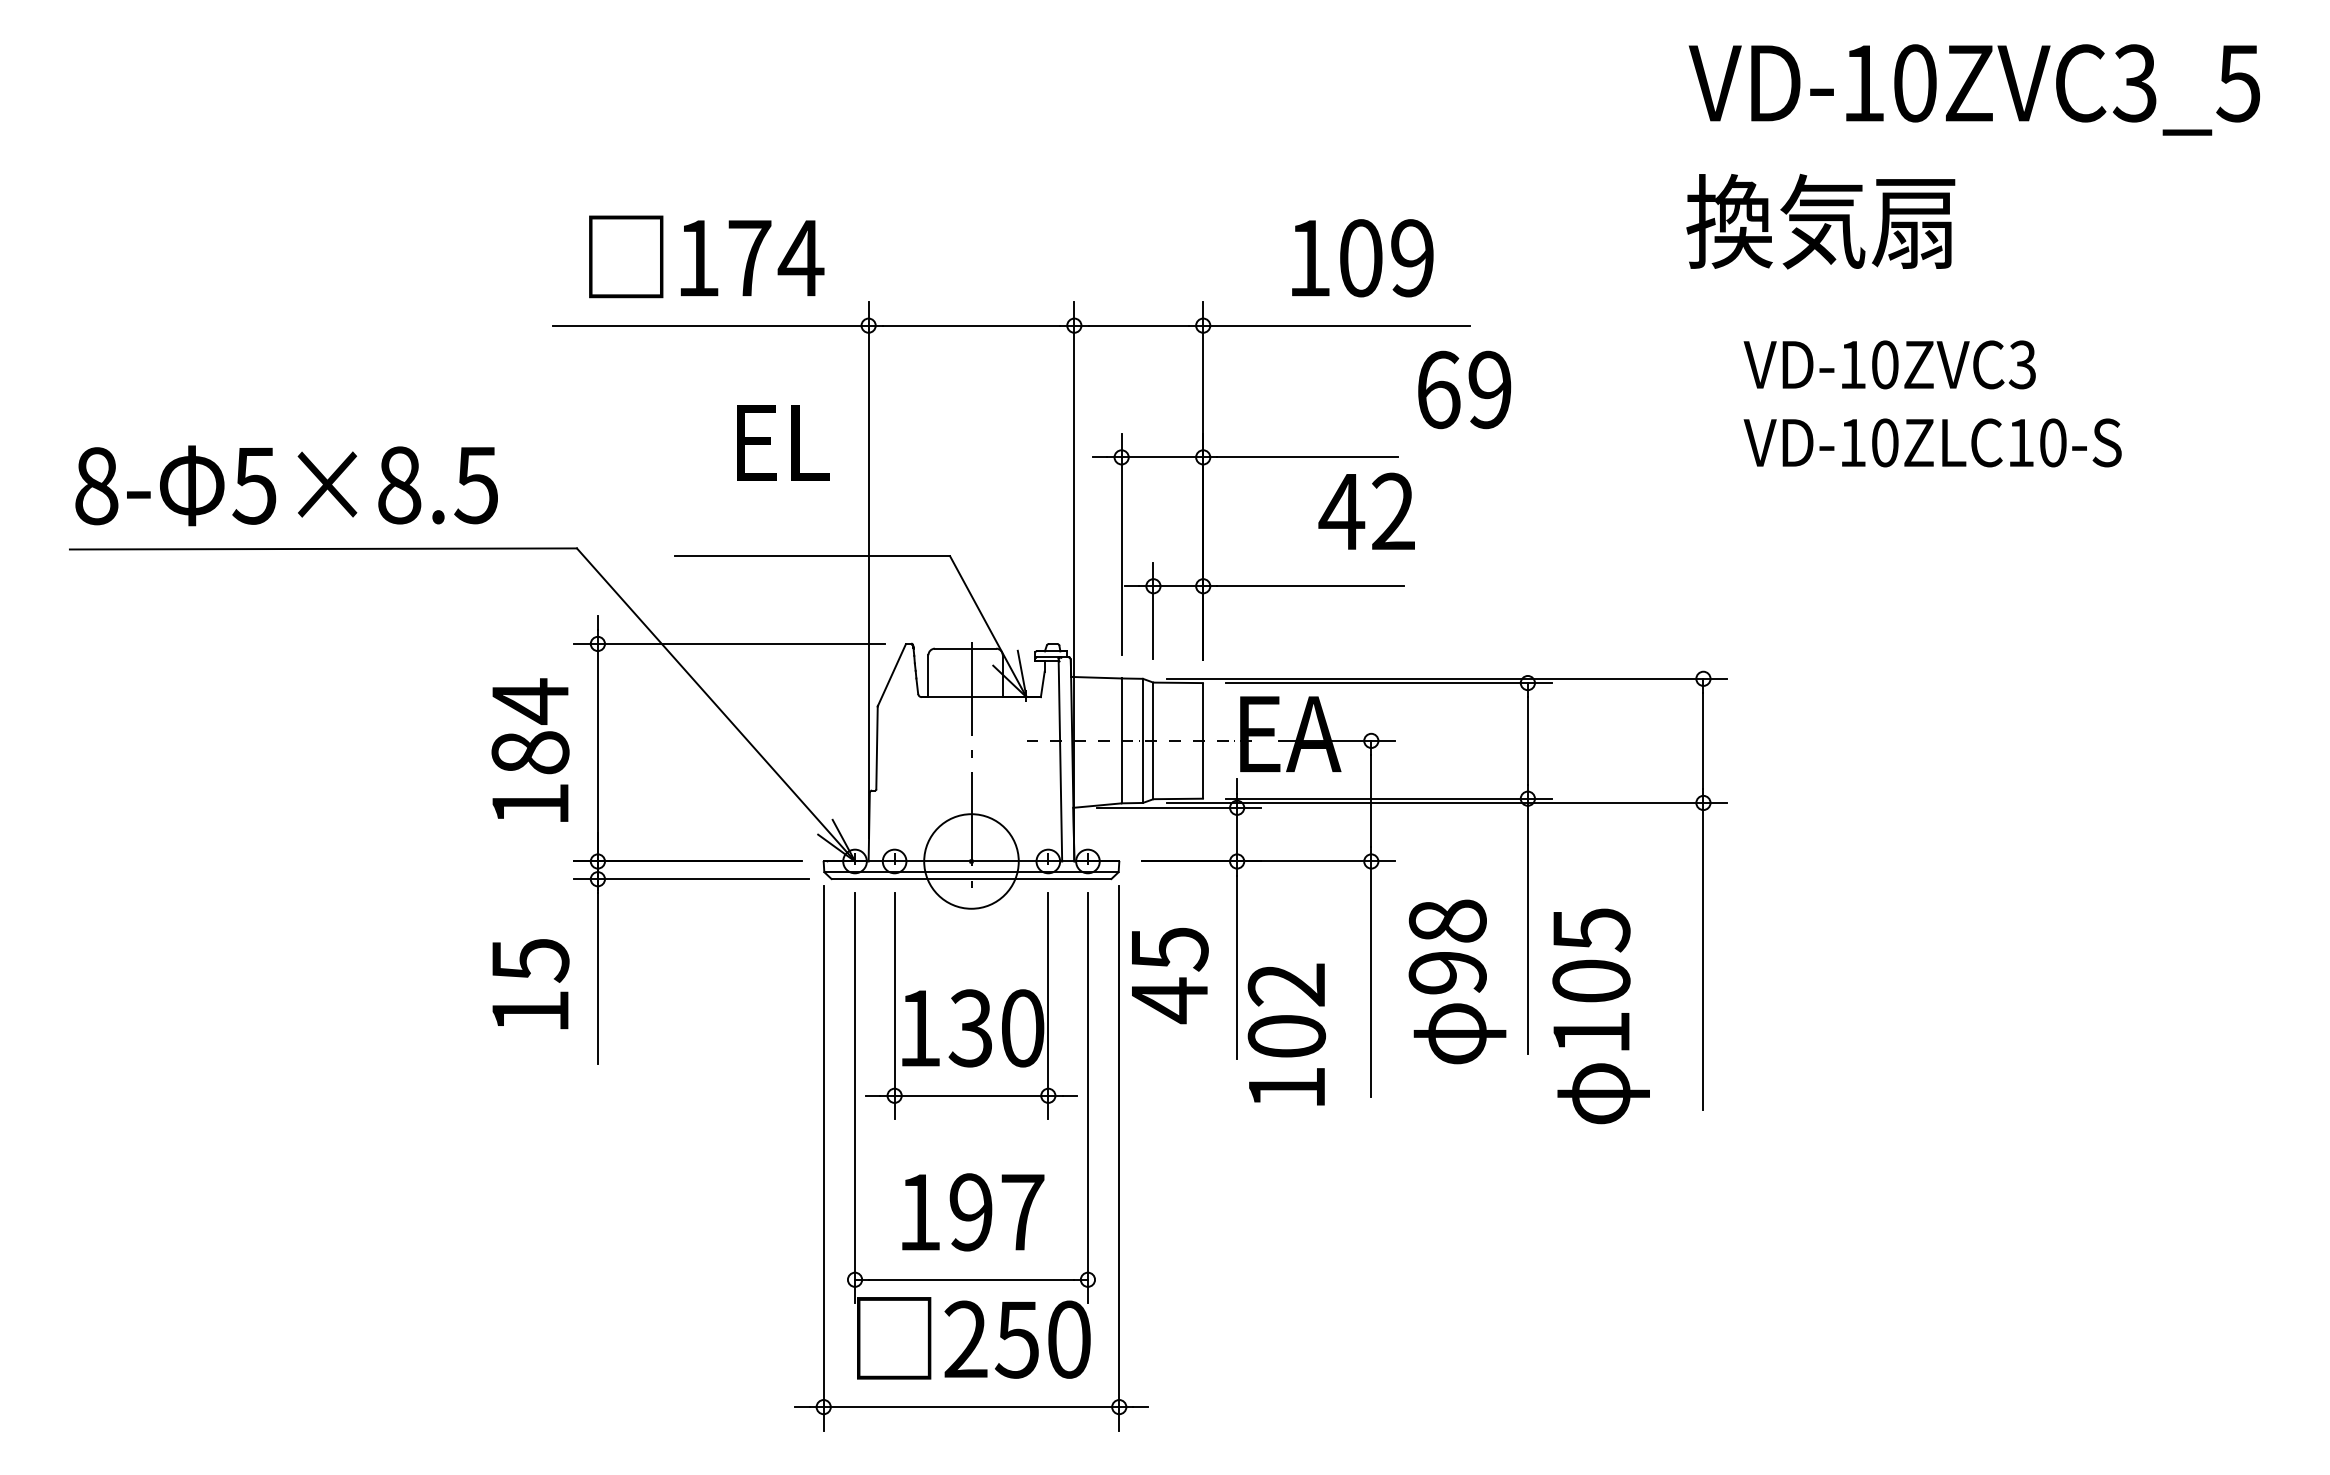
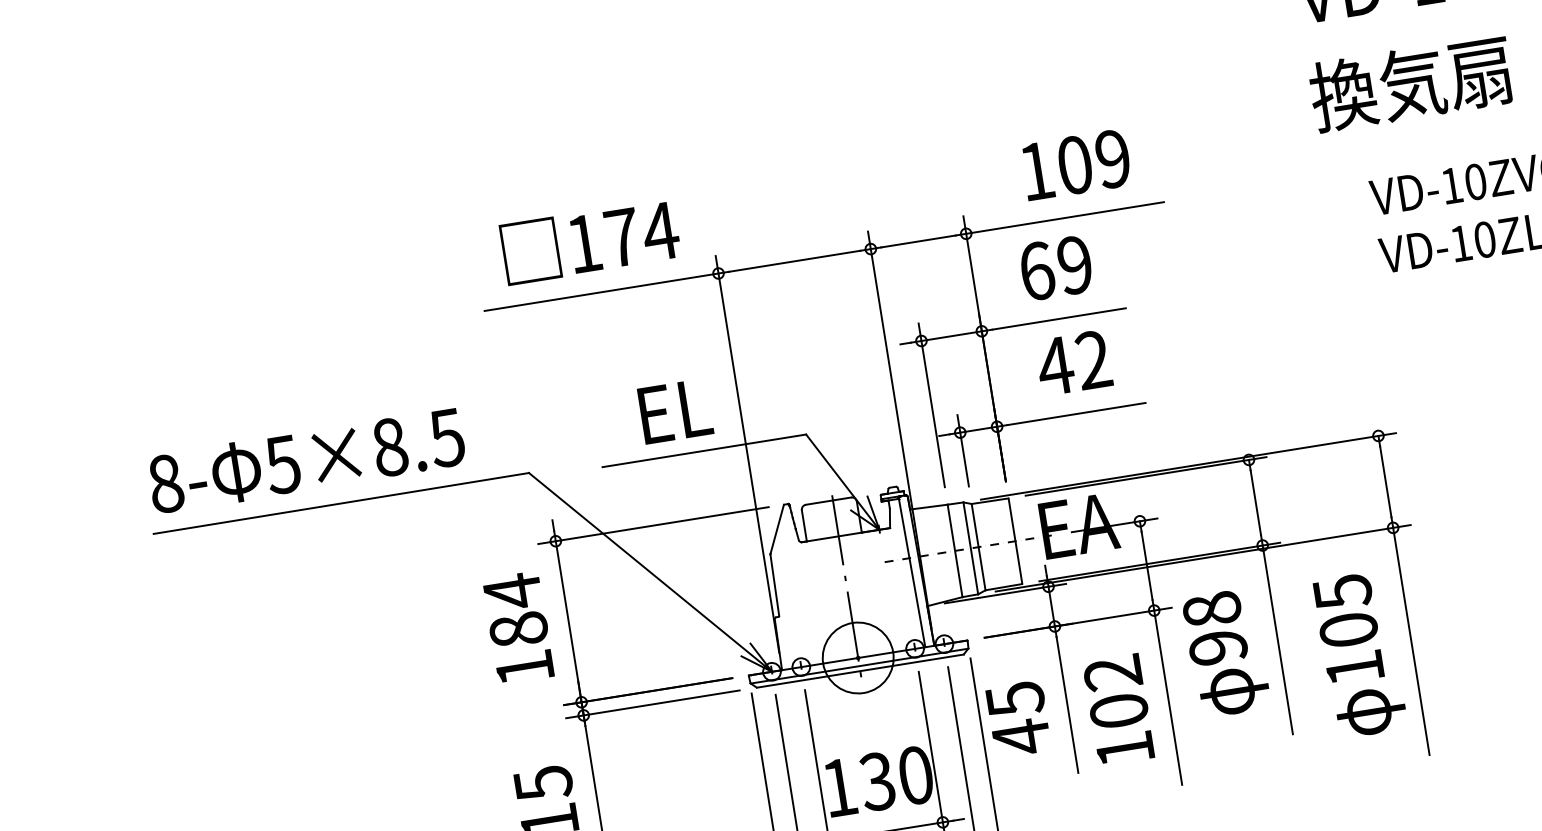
text: (1464, 389) -> (1056, 267), moved
text: (783, 442) -> (675, 410), moved
text: (1366, 510) -> (1073, 362), moved
text: (1457, 981) -> (1226, 652), moved
text: (1600, 1016) -> (1359, 655), moved
text: (1286, 1034) -> (1118, 709), moved

